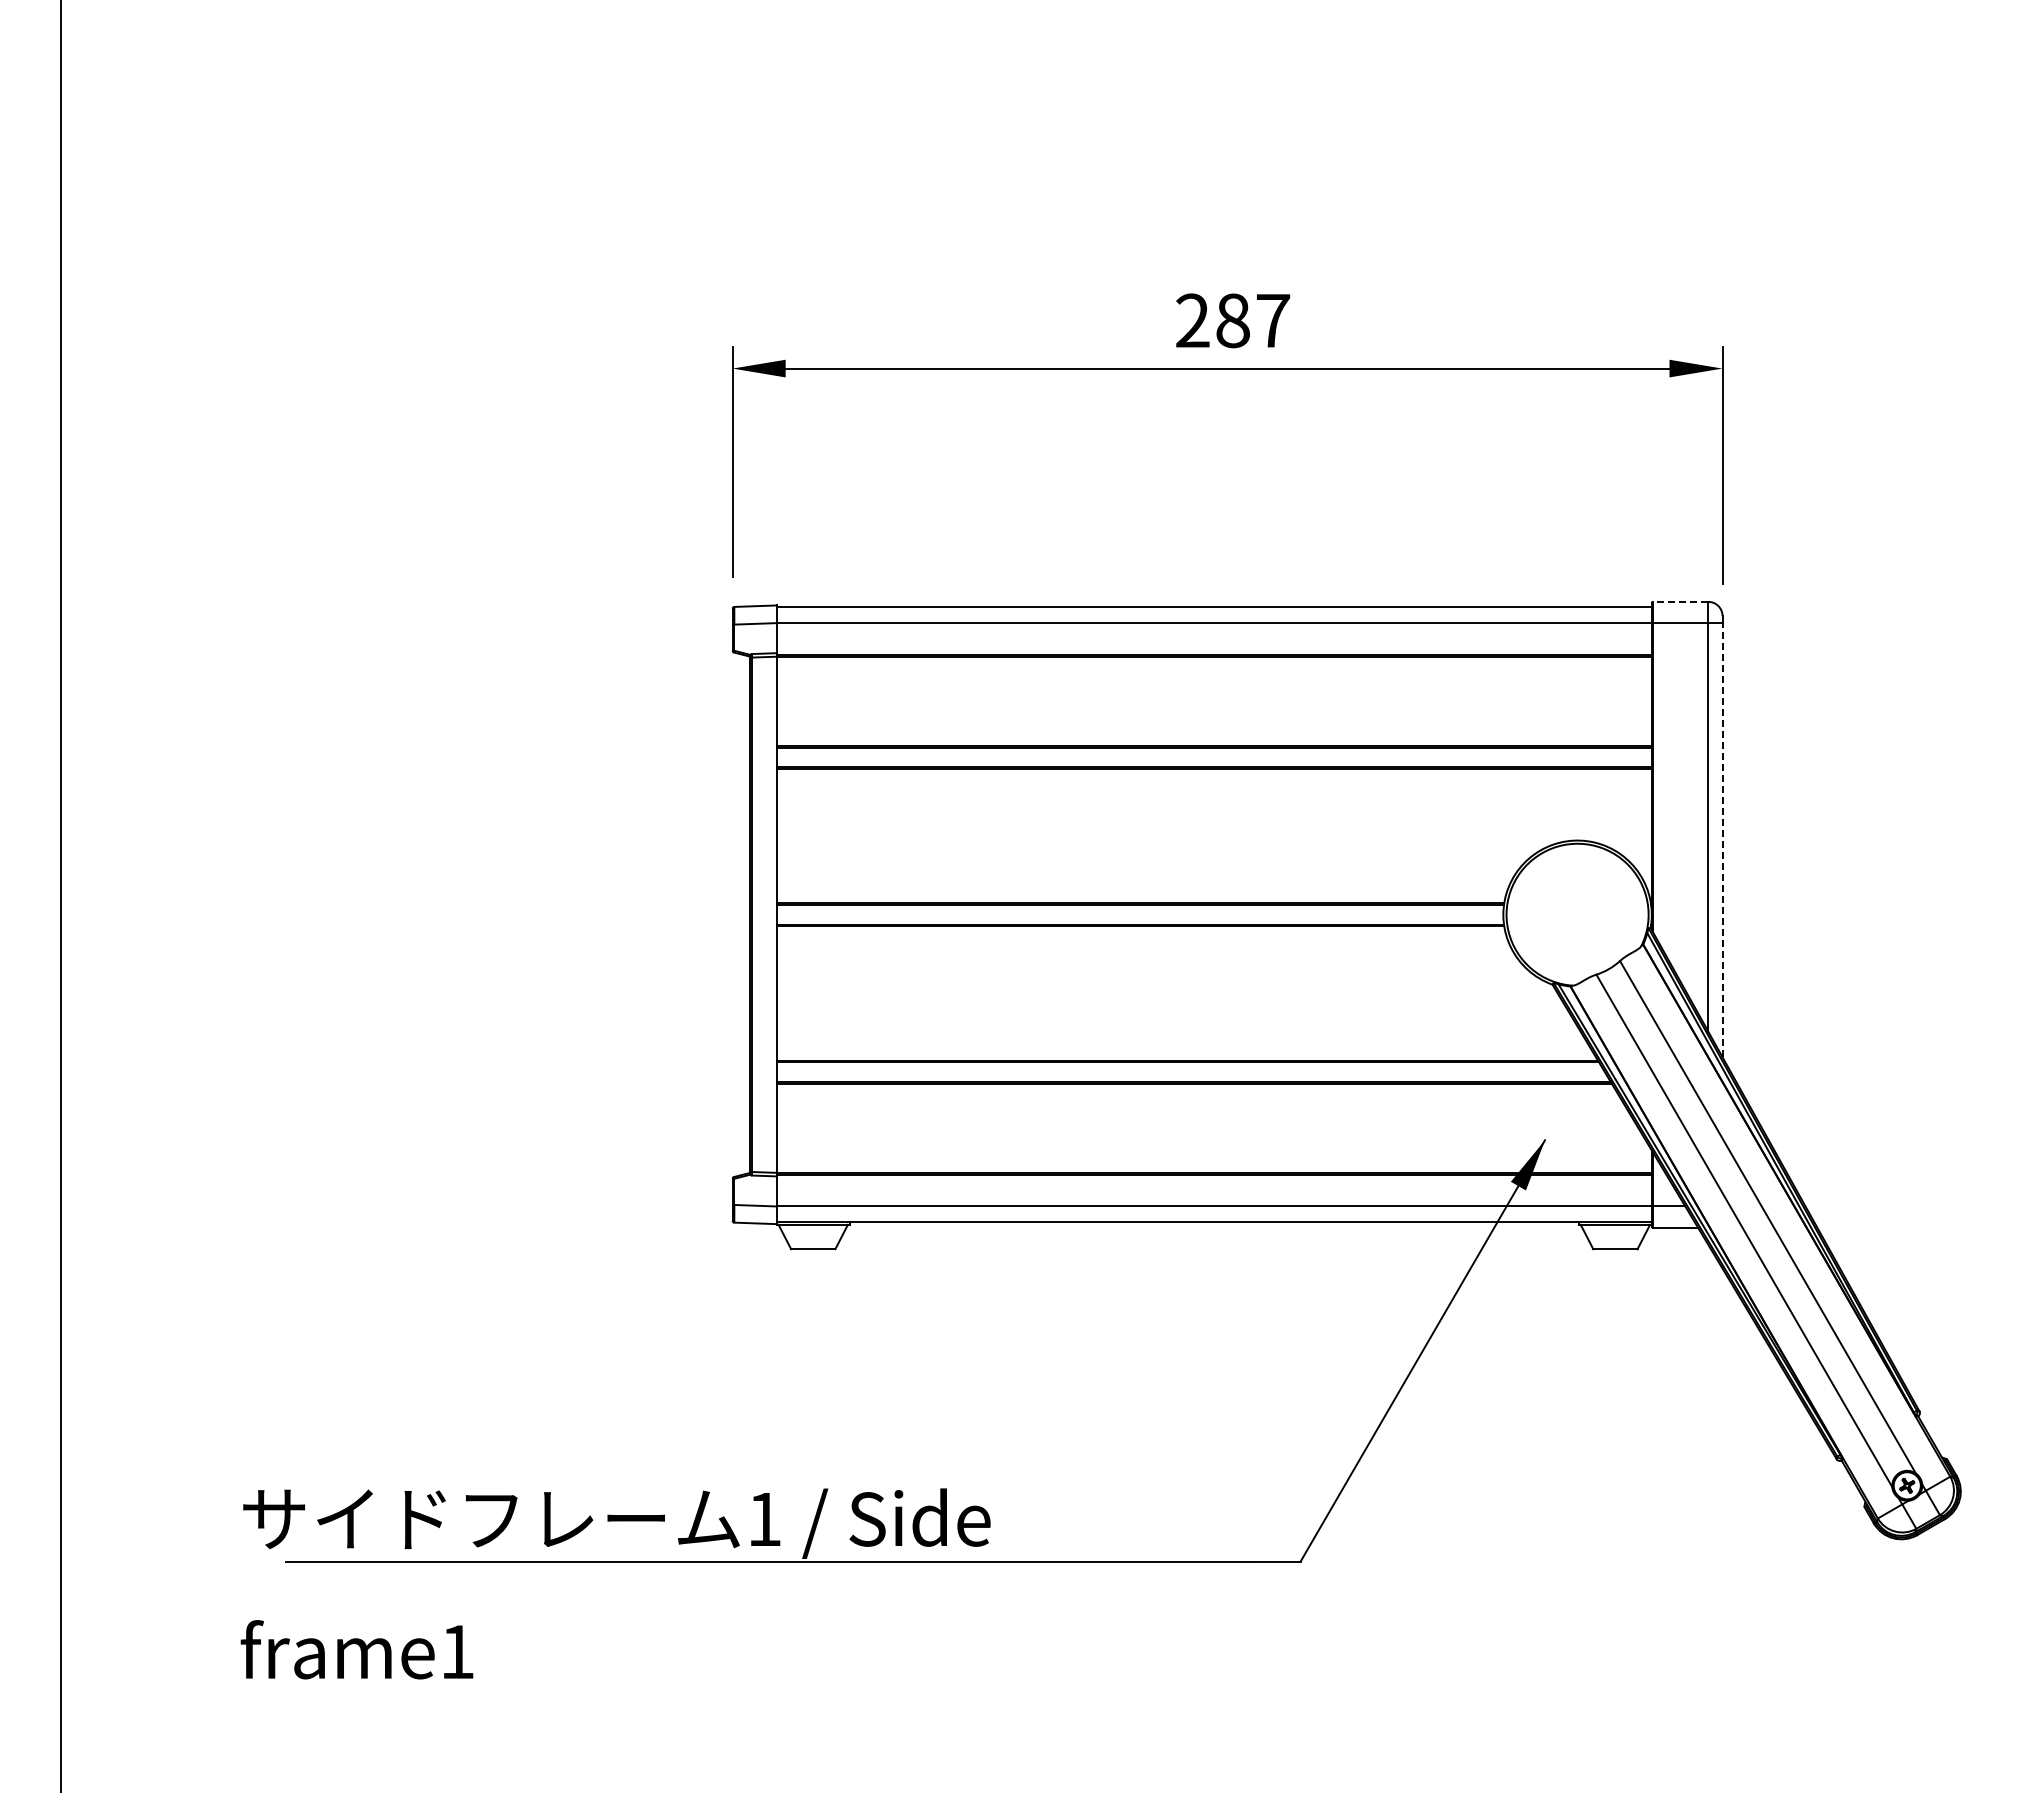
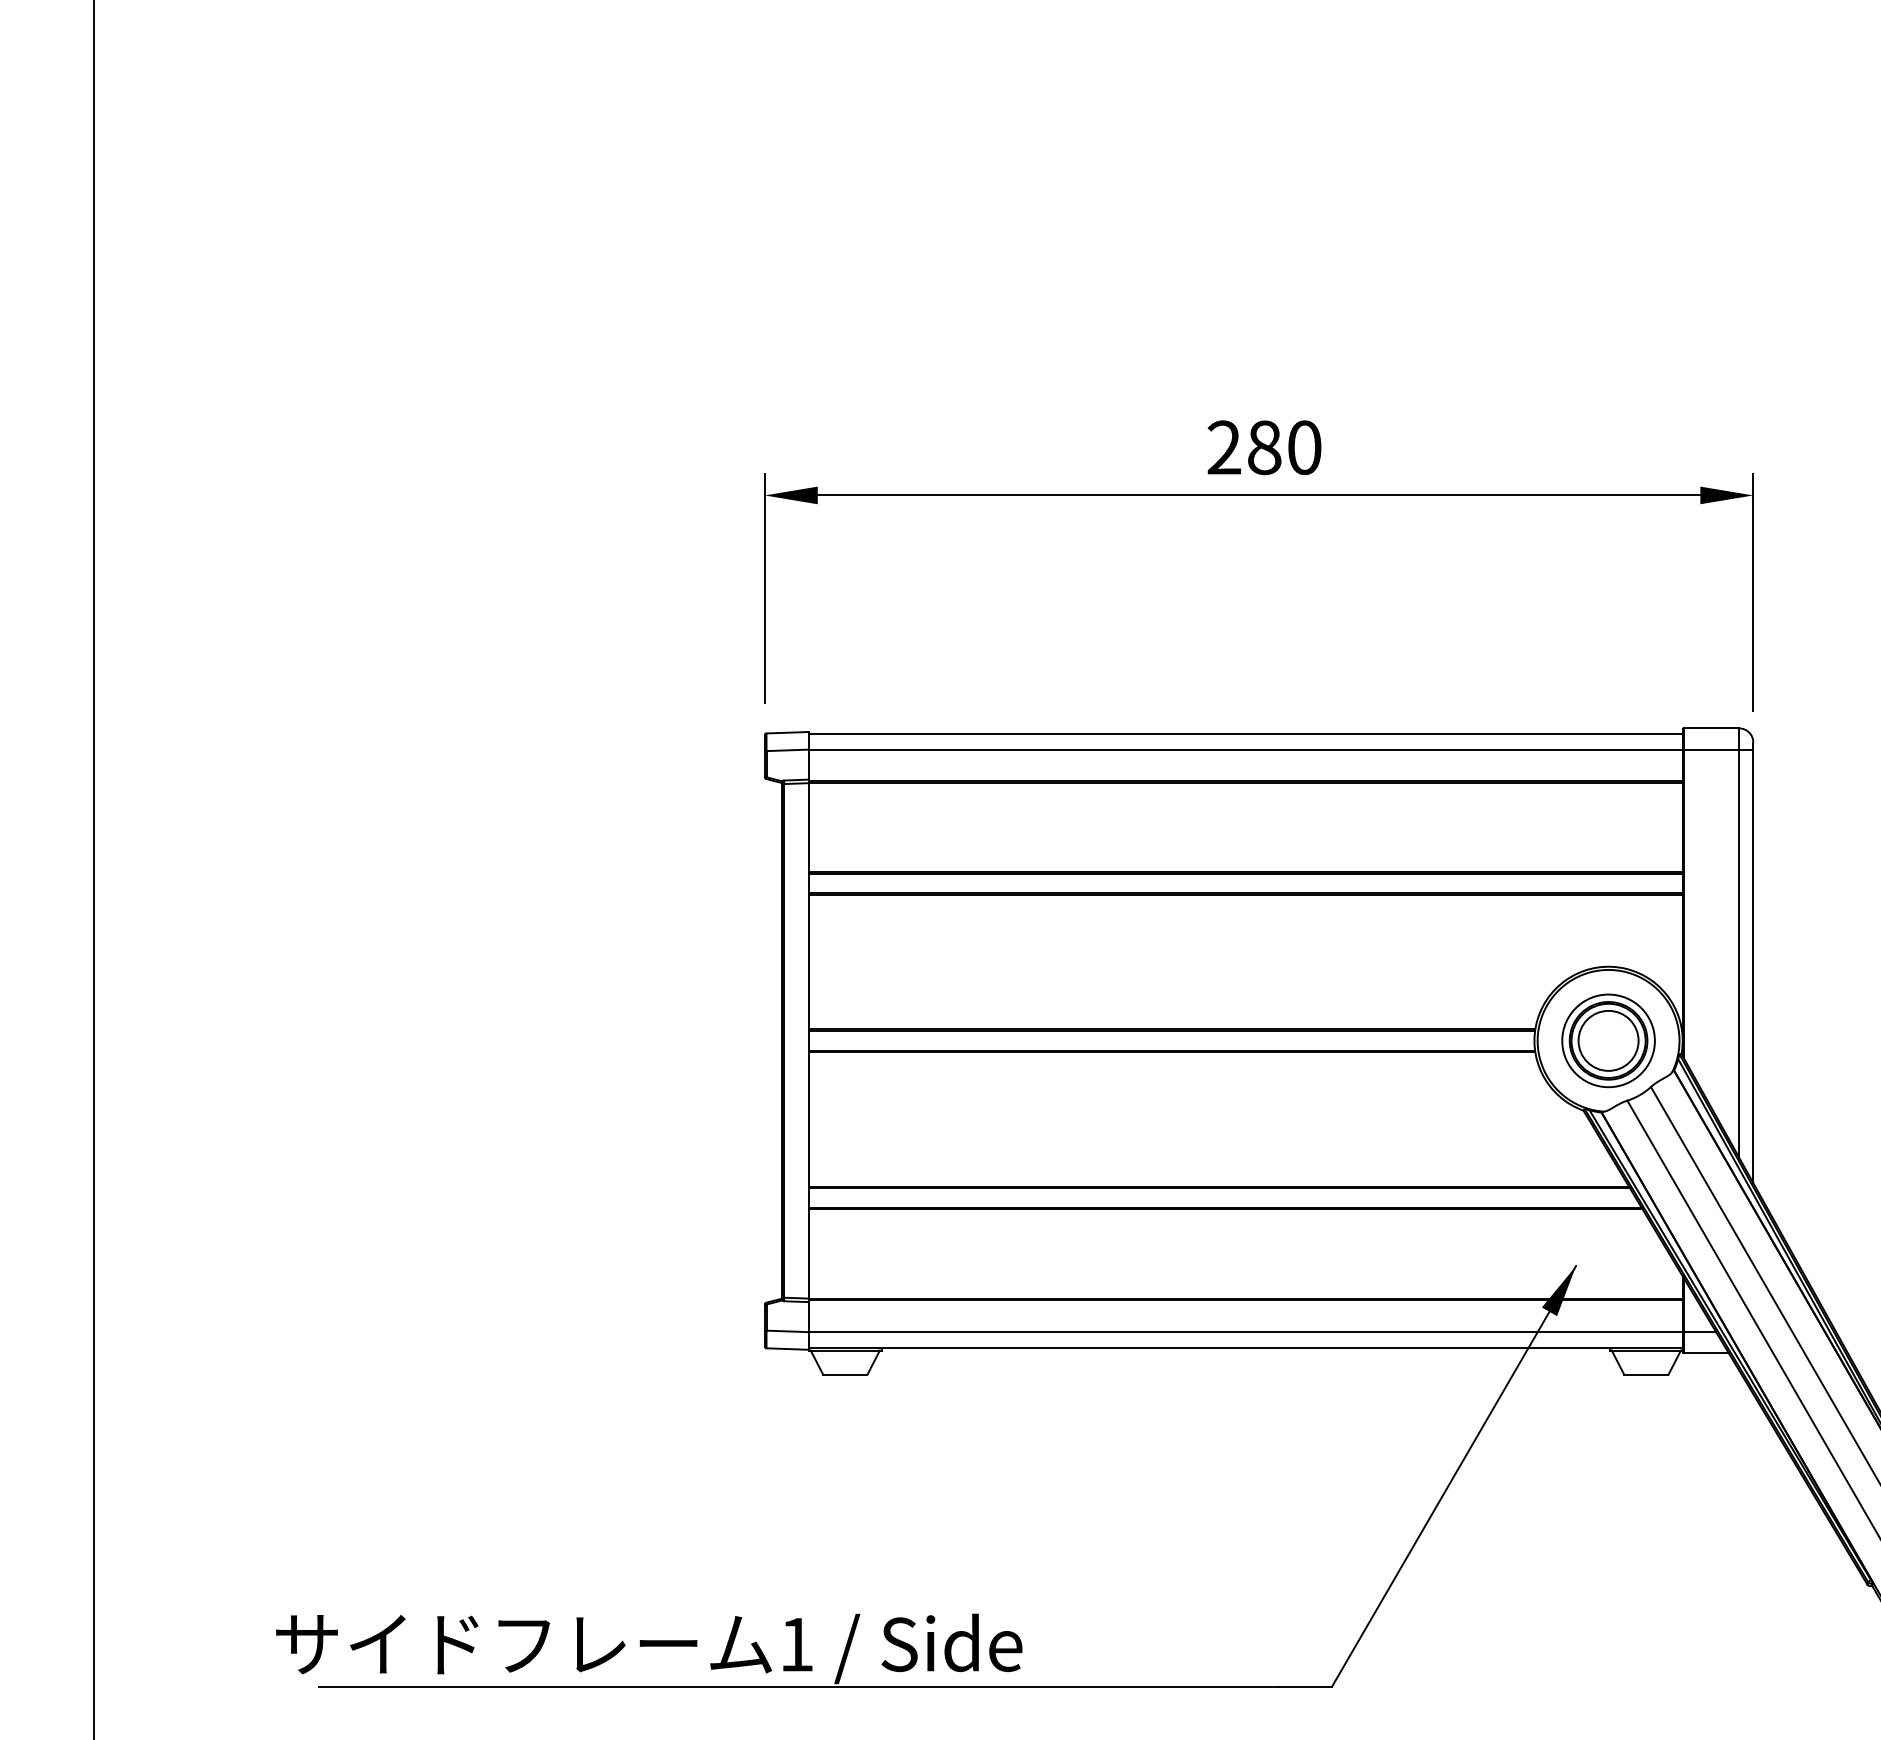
text: (1273, 320) -> (1304, 447), 287 -> 280
line: (1680, 601) -> (1711, 728), dashed -> solid
line: (1722, 839) -> (1753, 965), dashed -> solid
part: (1577, 914) -> (1608, 1040), added

